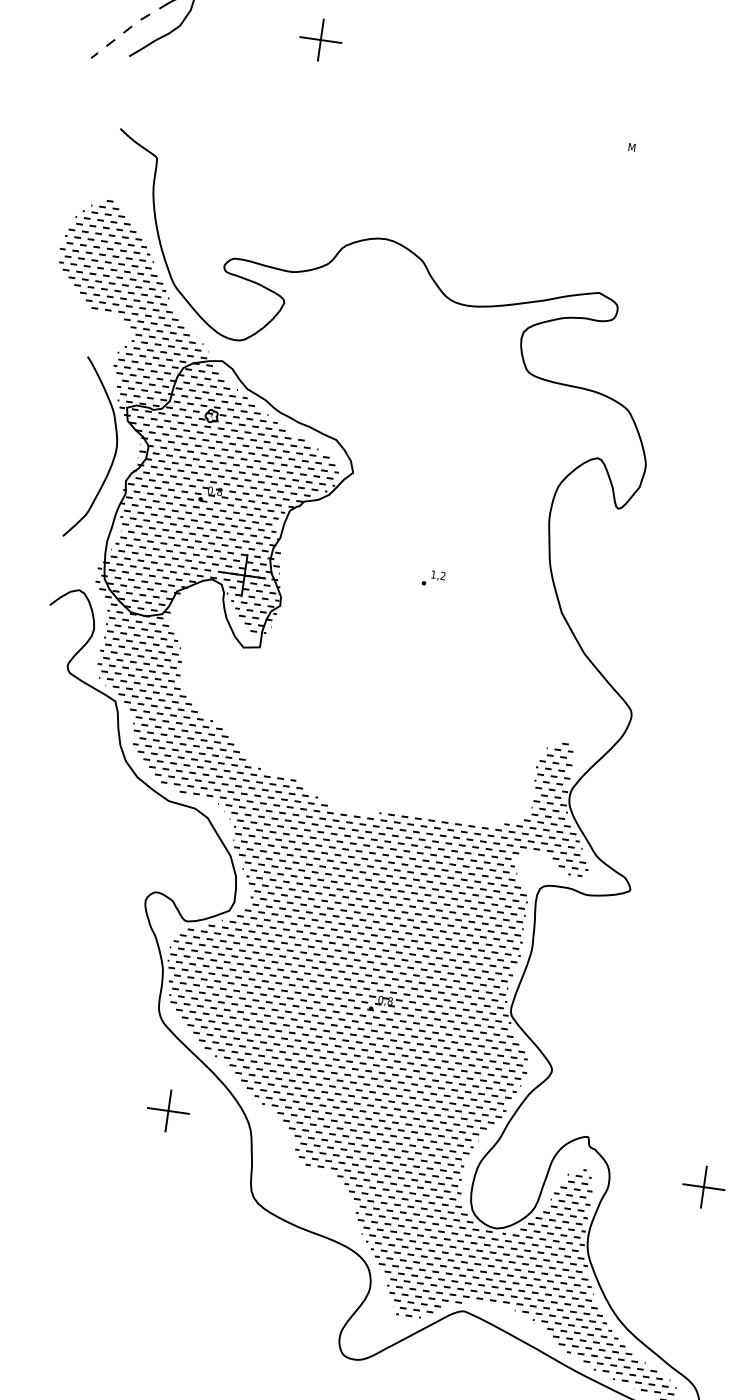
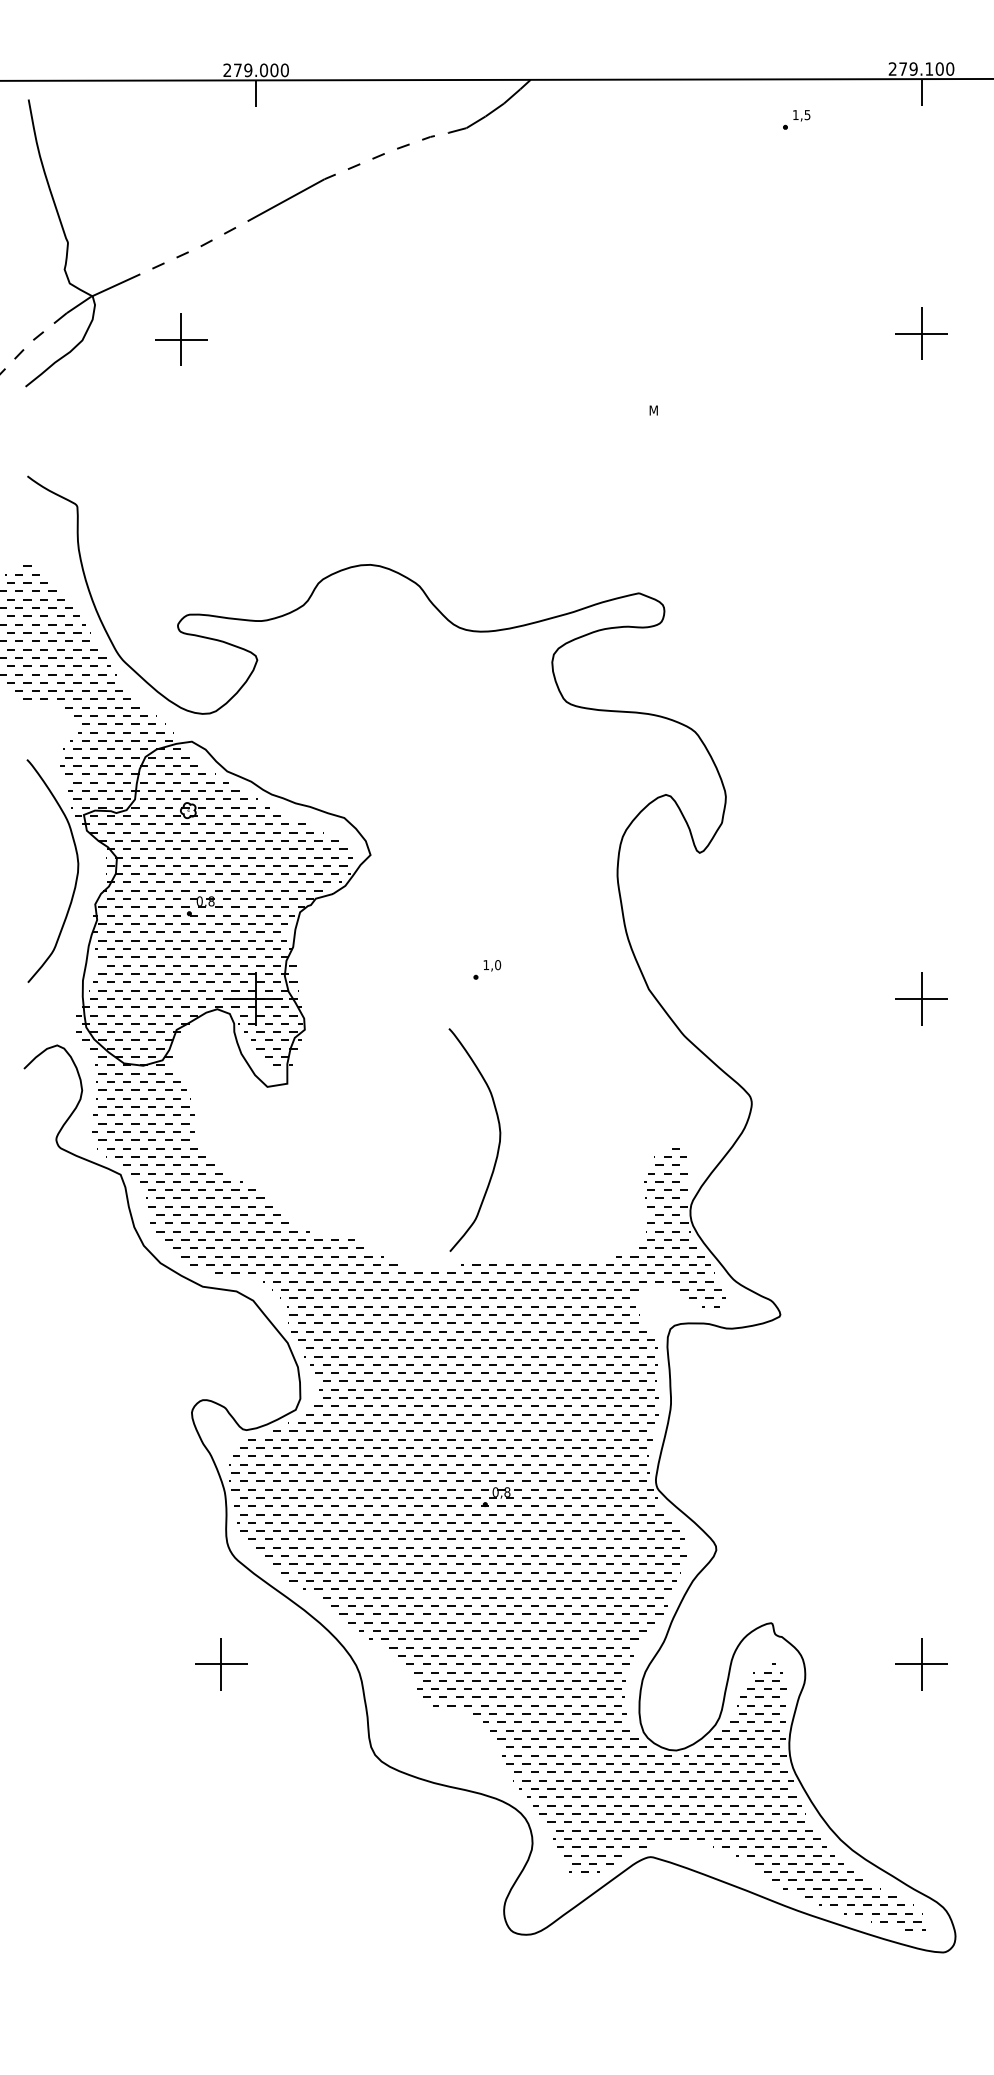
part: (321, 40) -> (181, 339), moved
text: (443, 576) -> (498, 965), 1,2 -> 1,0
curve: (423, 718) -> (498, 1142), added
part: (168, 1111) -> (221, 1664), moved

